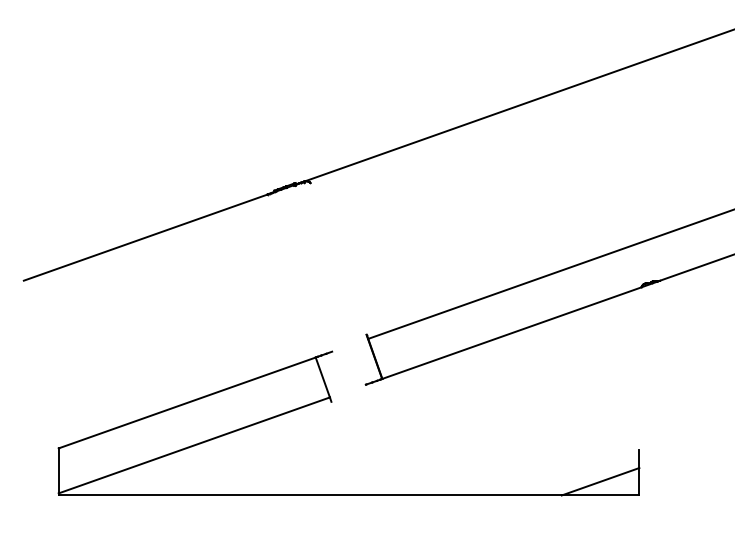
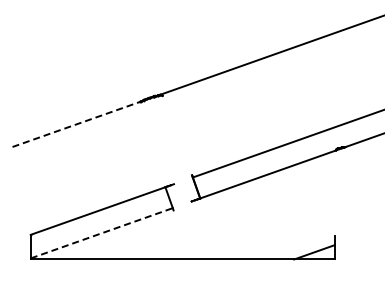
line: (145, 237) -> (76, 124), solid -> dashed
line: (195, 445) -> (102, 233), solid -> dashed

